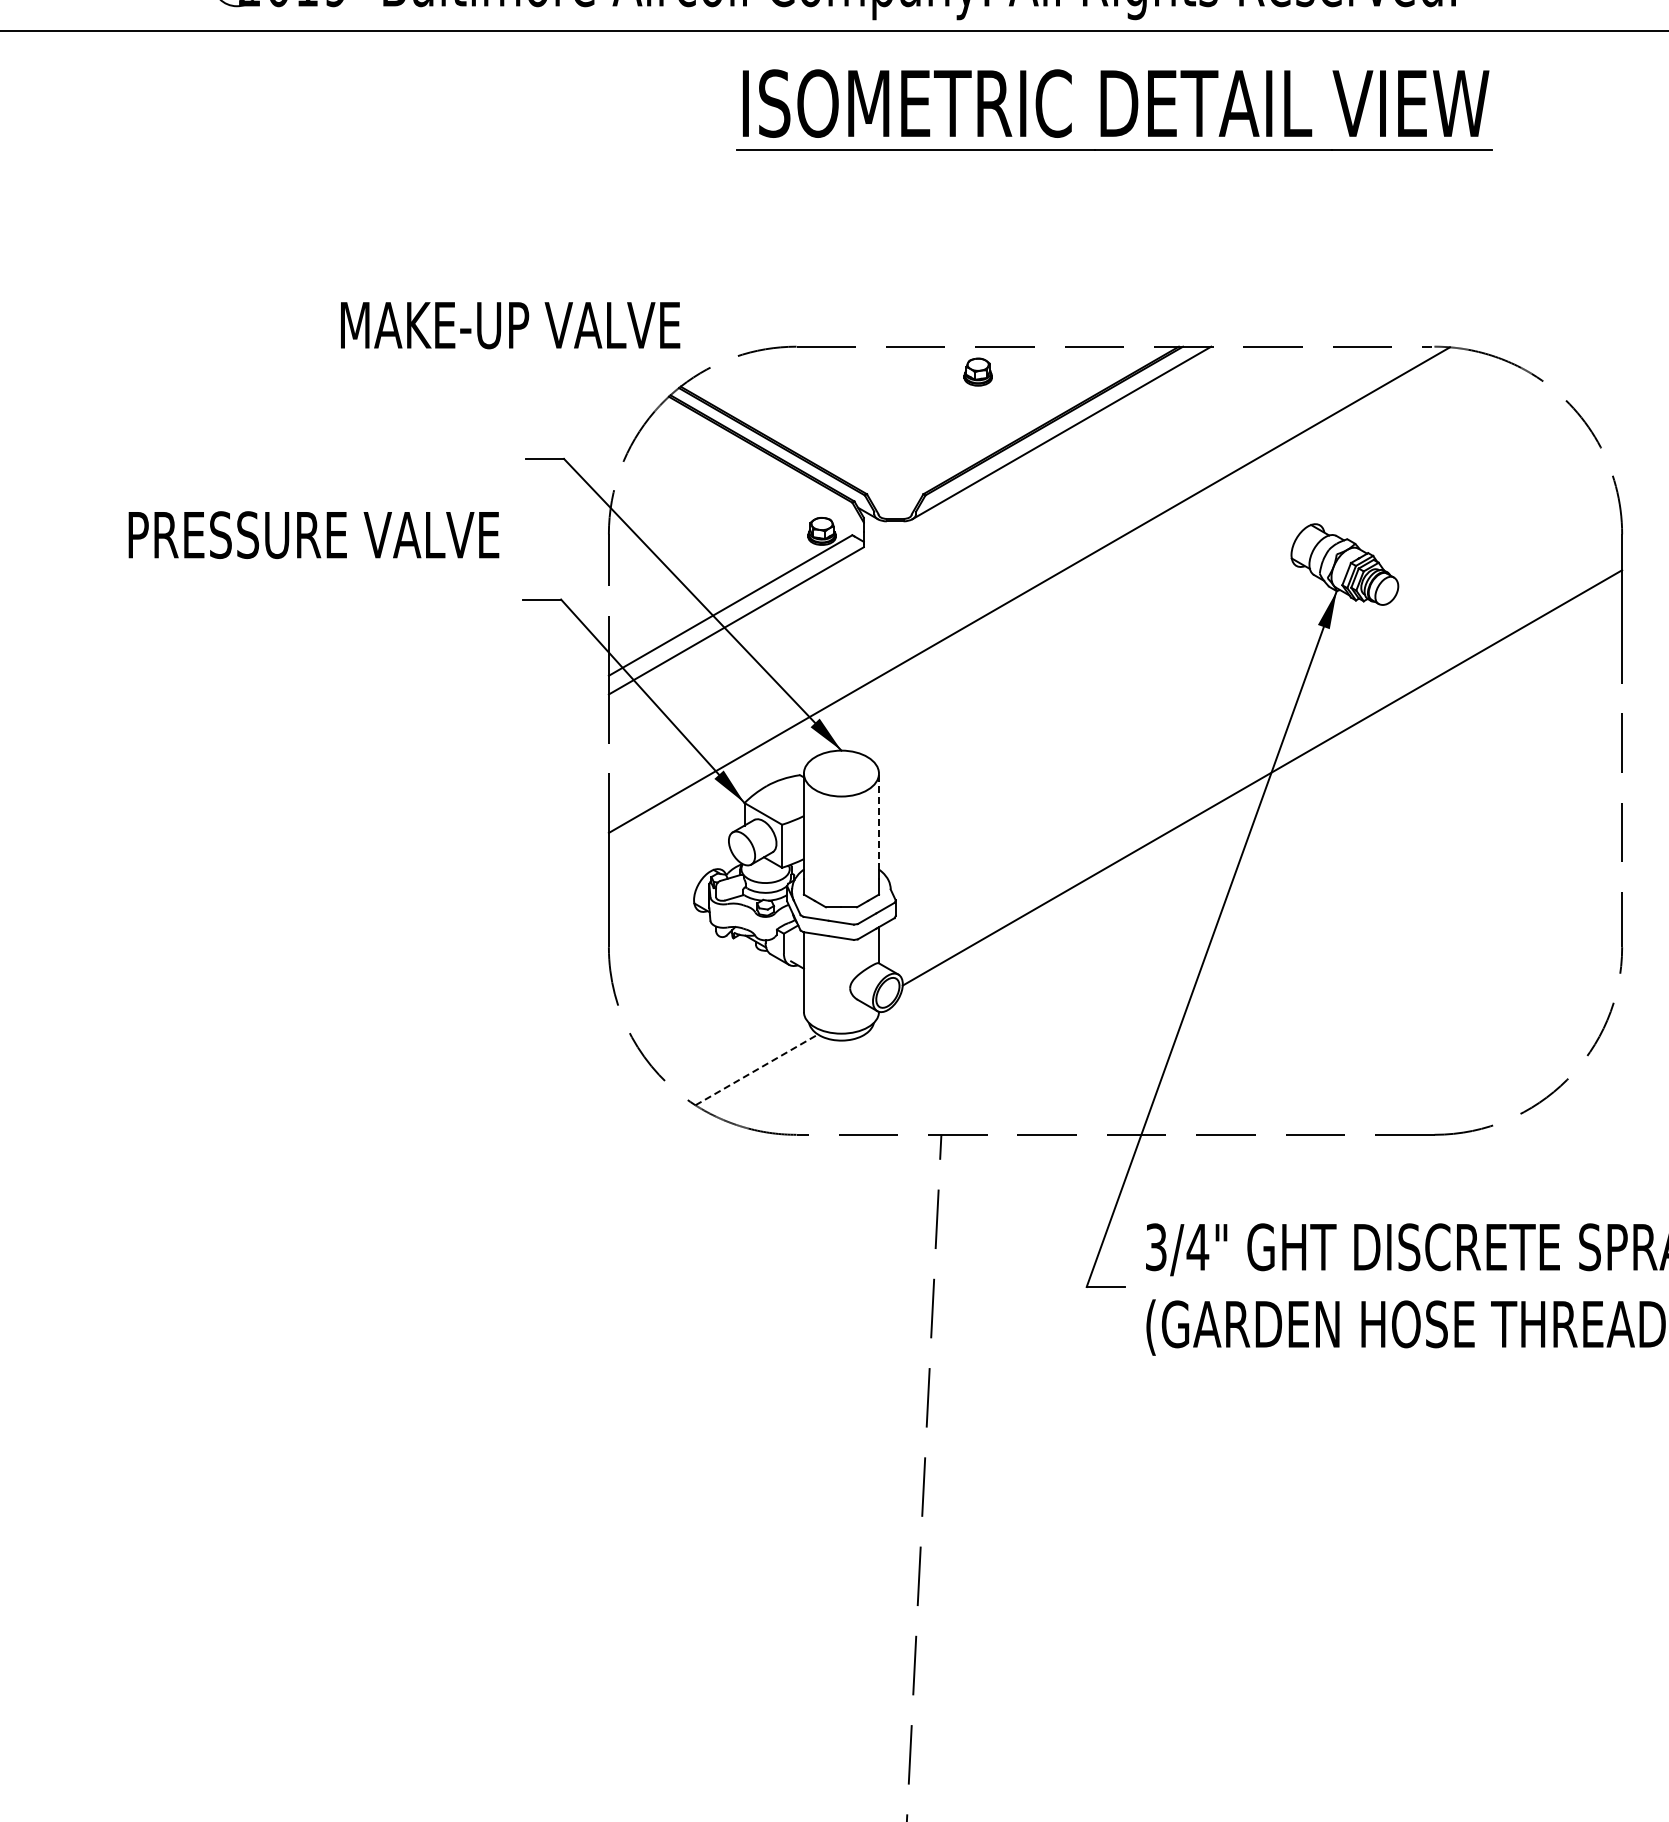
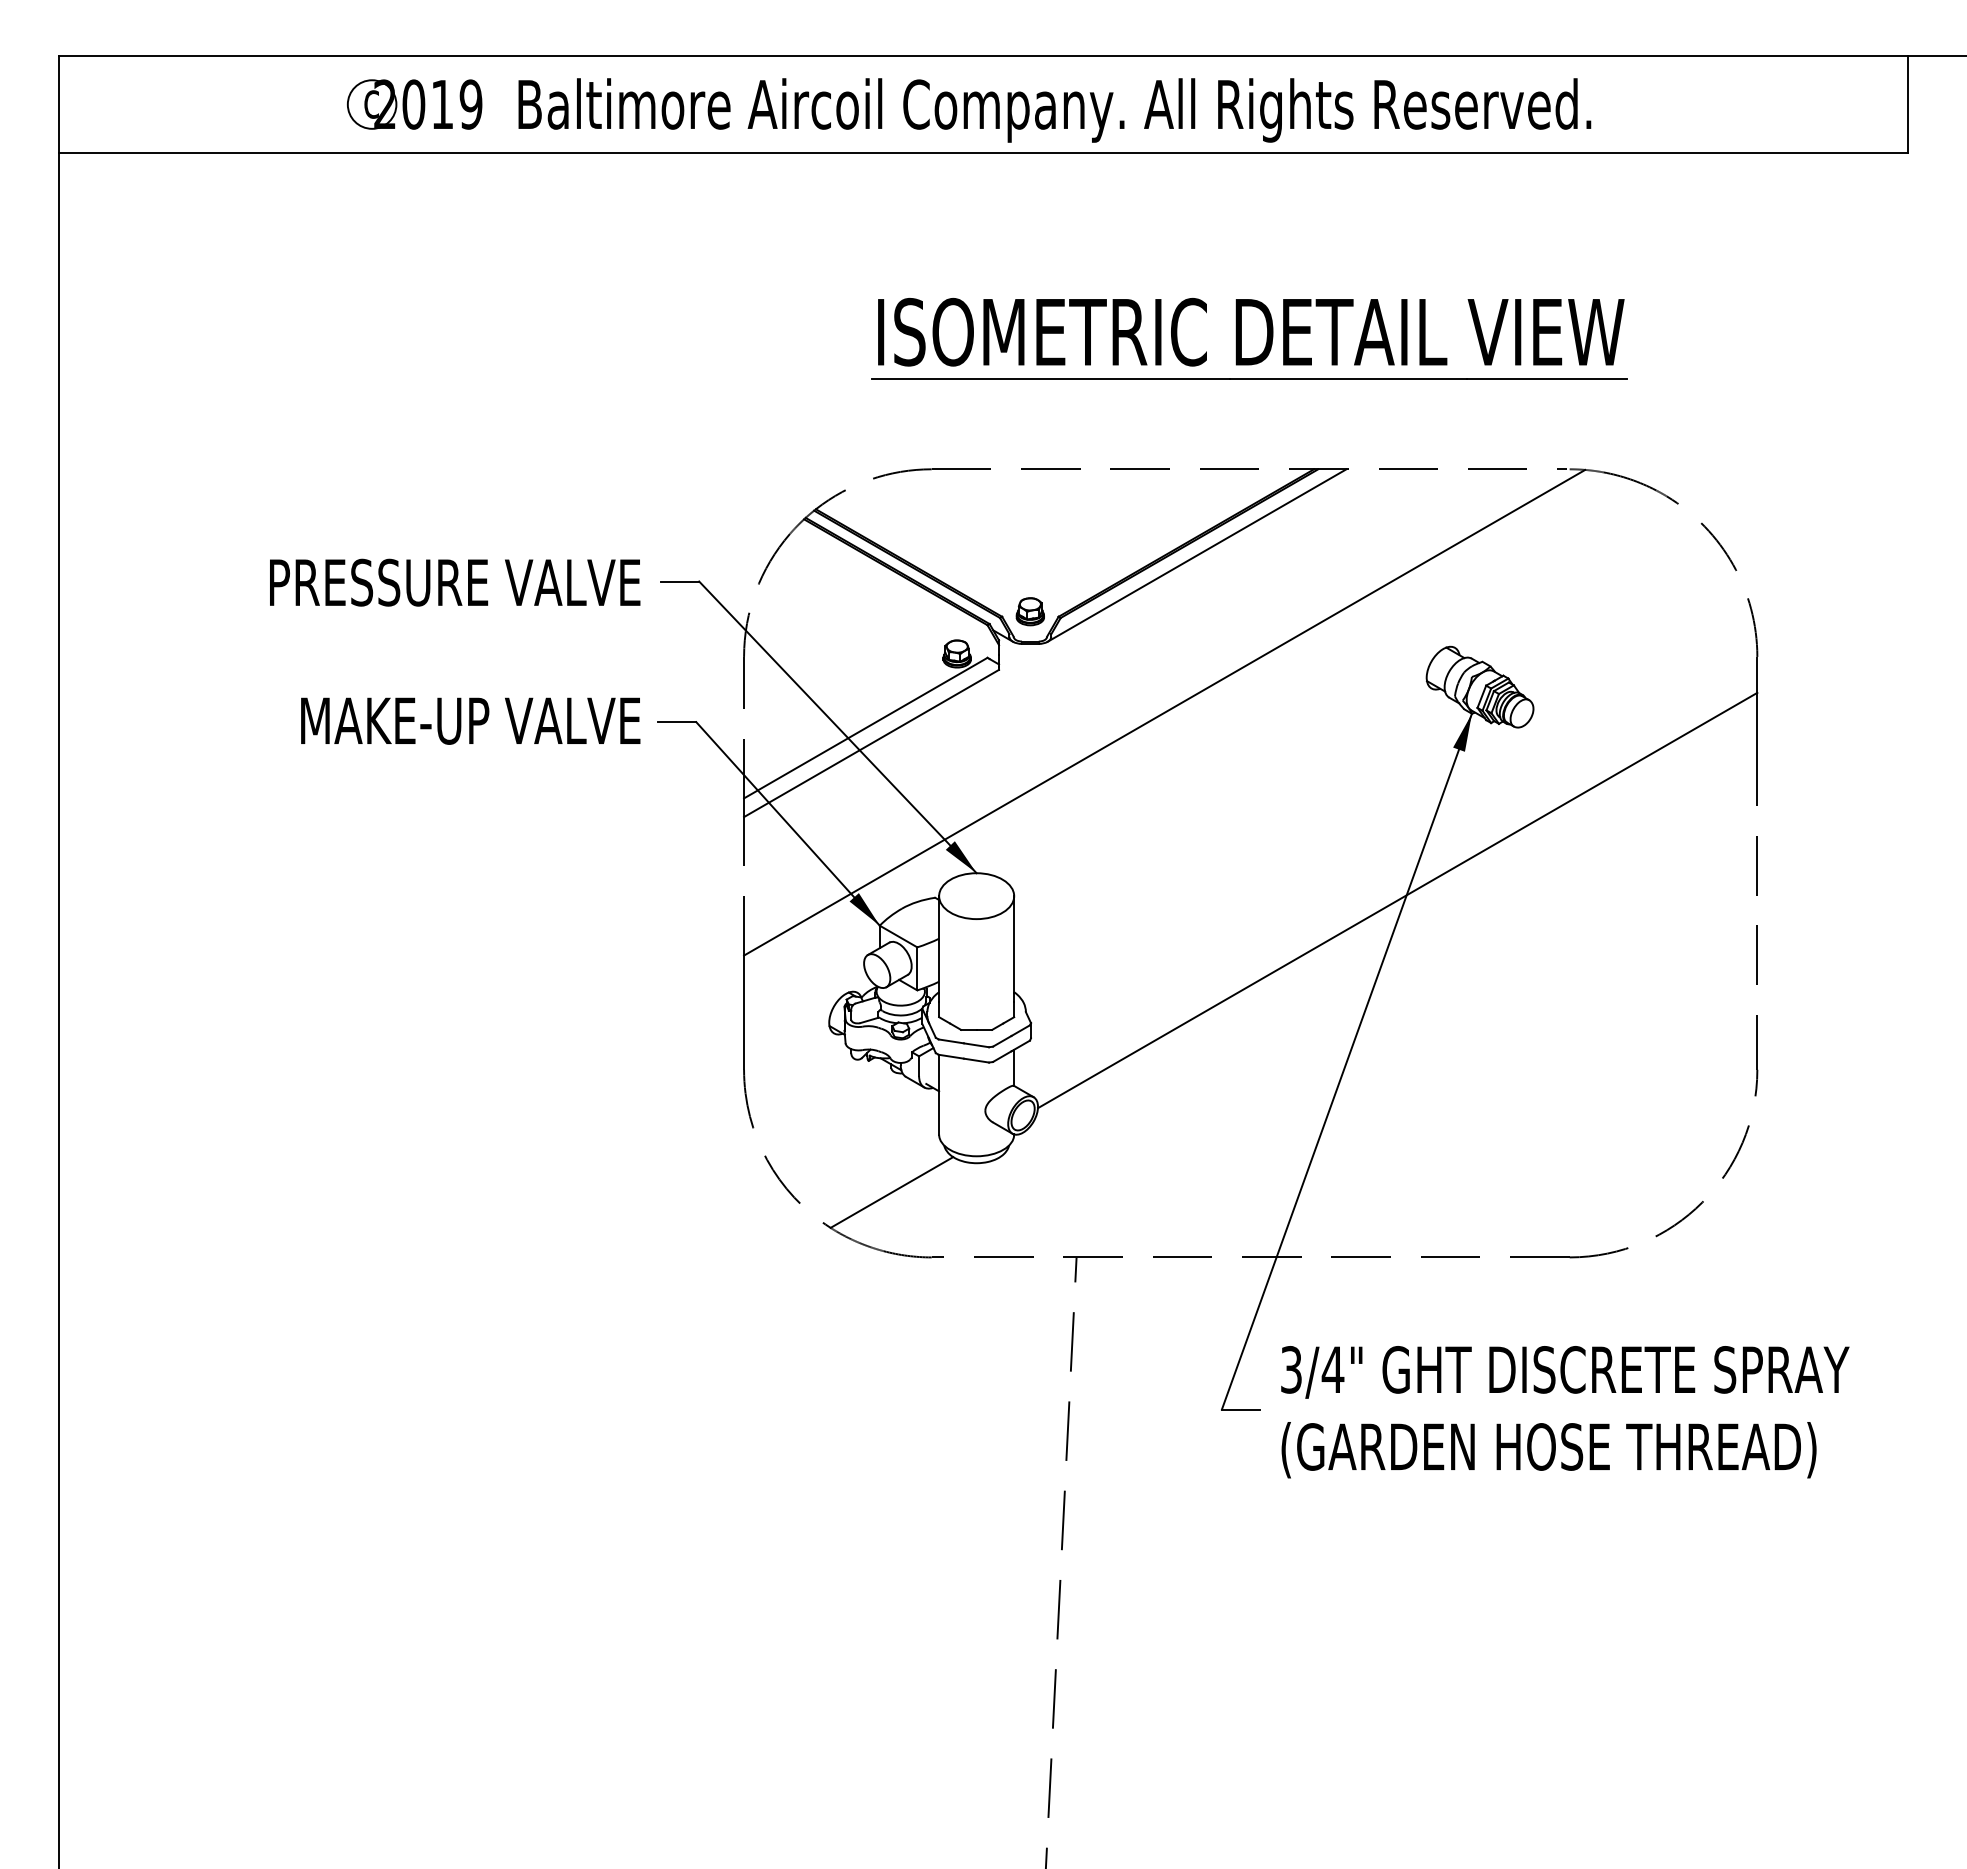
part: (1114, 109) -> (1249, 338), moved
text: (510, 324) -> (470, 720), moved
part: (977, 371) -> (1029, 611), moved
text: (314, 534) -> (455, 582), moved
line: (879, 821) -> (1014, 944), dashed -> solid
line: (756, 1069) -> (891, 1192), dashed -> solid

